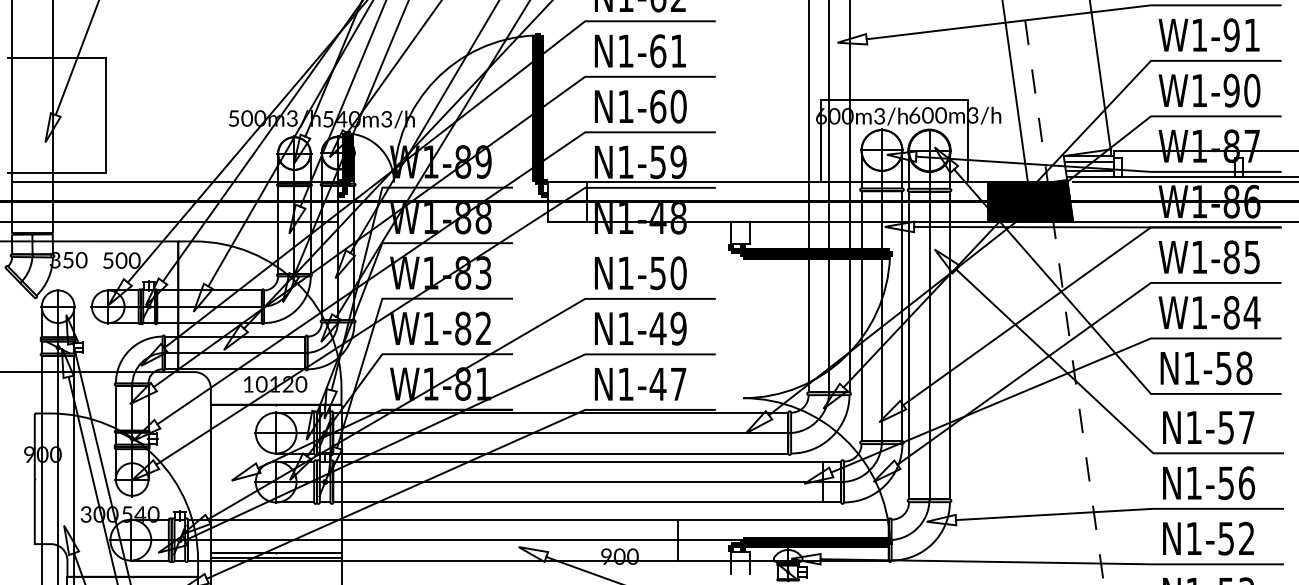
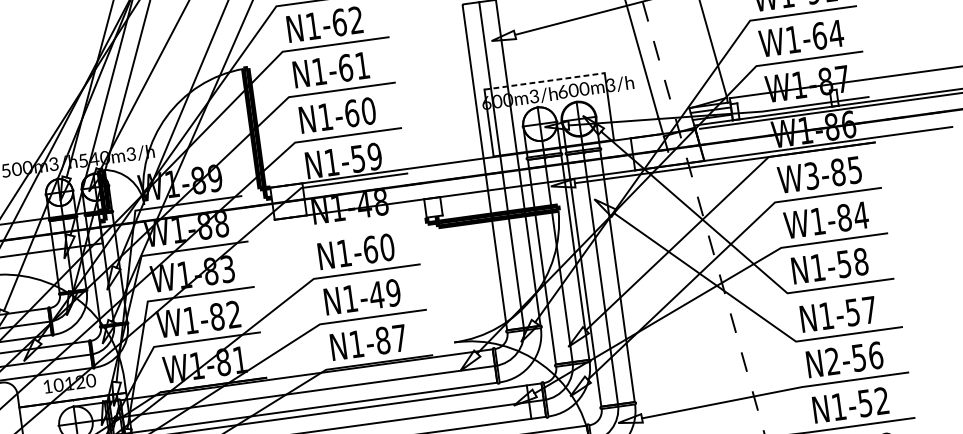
text: (1241, 90) -> (827, 34), W1-90 -> W1-64
line: (895, 99) -> (545, 80), solid -> dashed
fill: (1030, 201) -> (667, 149), removed
text: (1199, 257) -> (811, 176), W1-85 -> W3-85
text: (658, 273) -> (370, 249), N1-50 -> N1-60
text: (657, 384) -> (382, 340), N1-47 -> N1-87
text: (1193, 482) -> (832, 360), N1-56 -> N2-56

